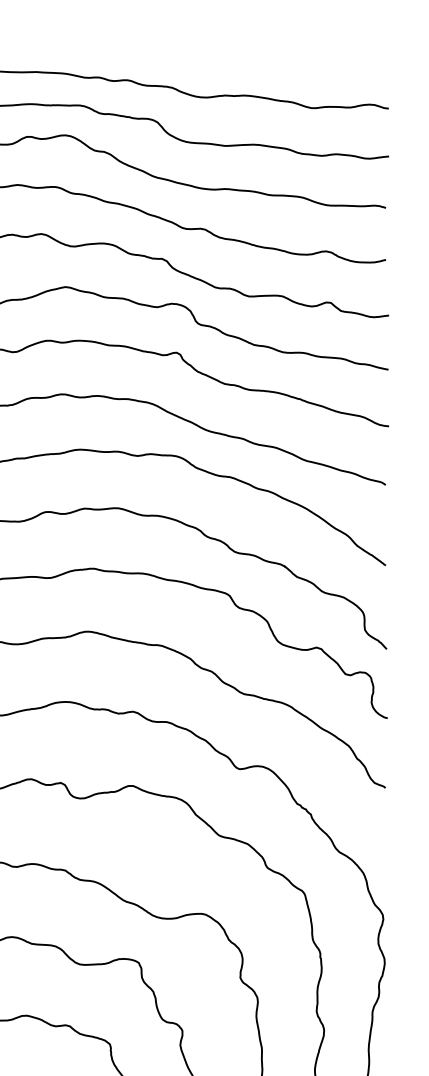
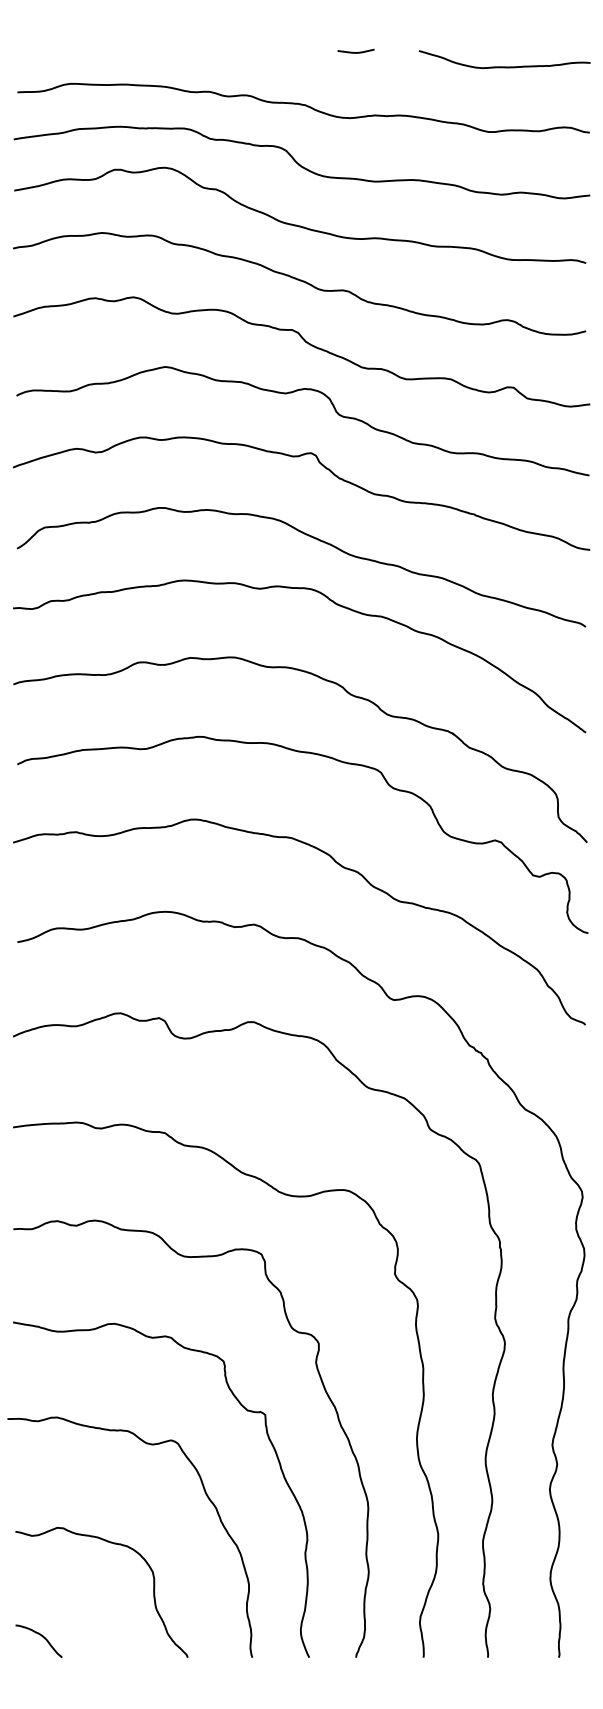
curve: (210, 47) -> (355, 52), added
curve: (323, 58) -> (504, 66), added

